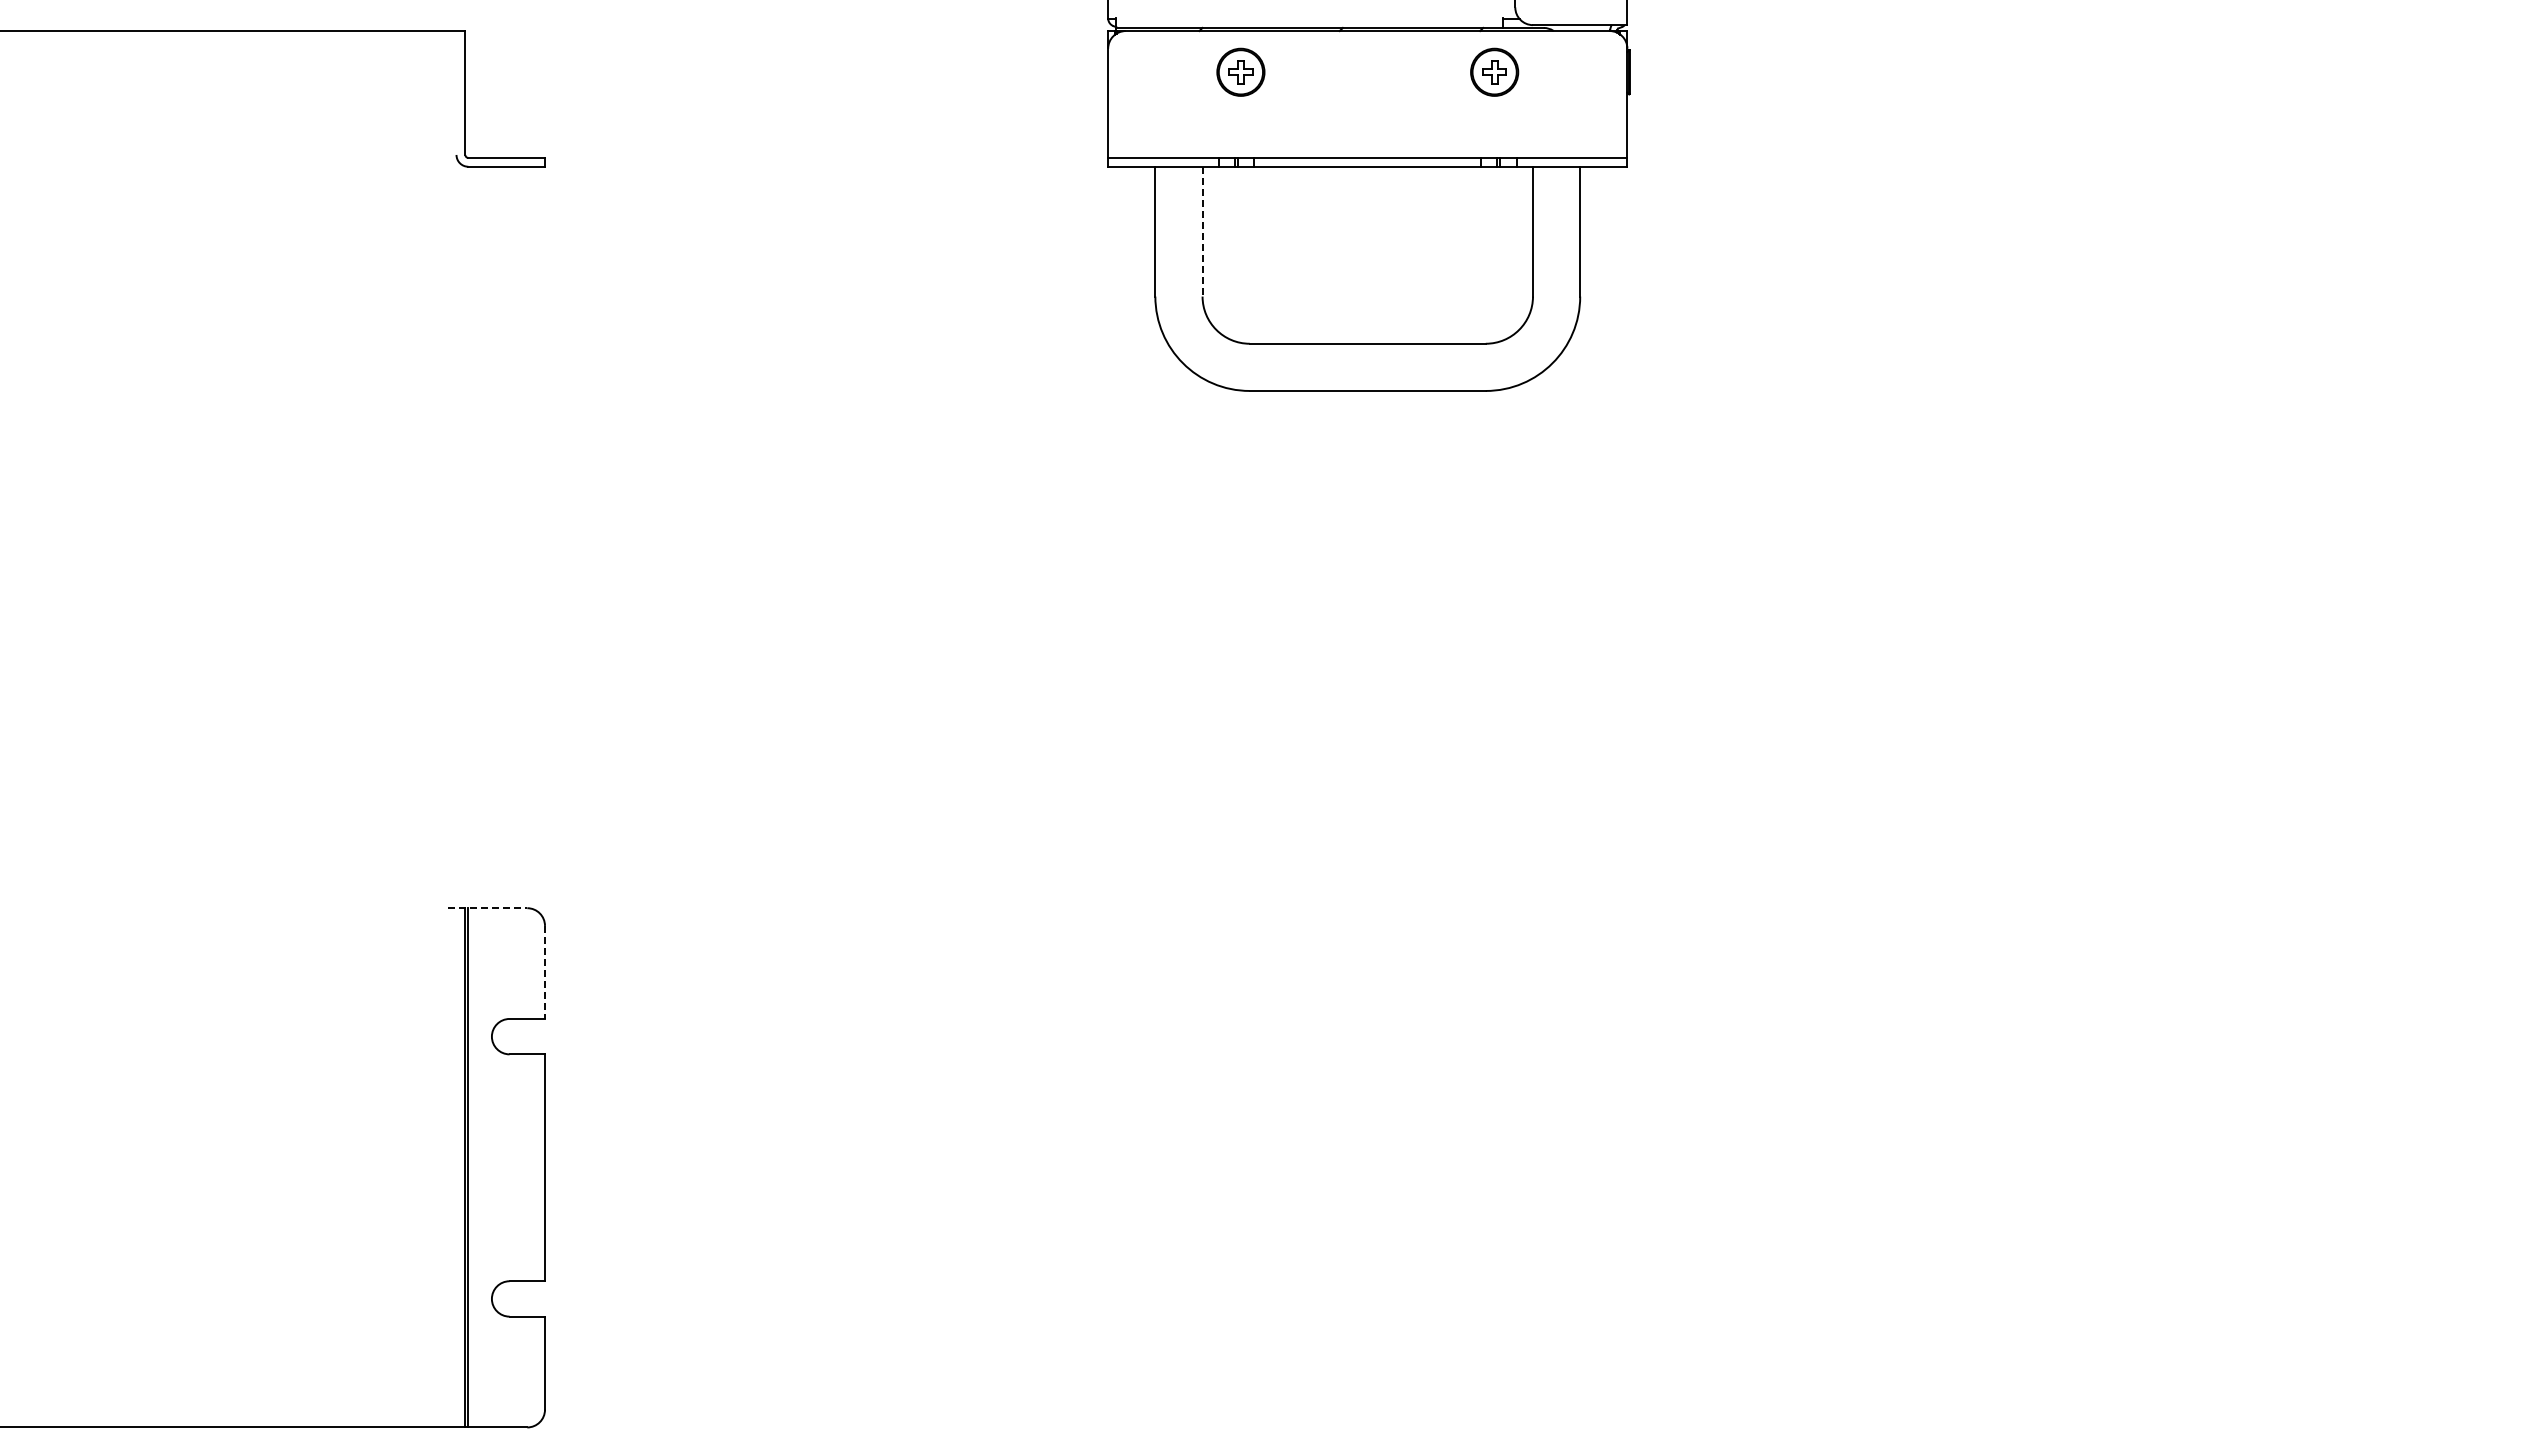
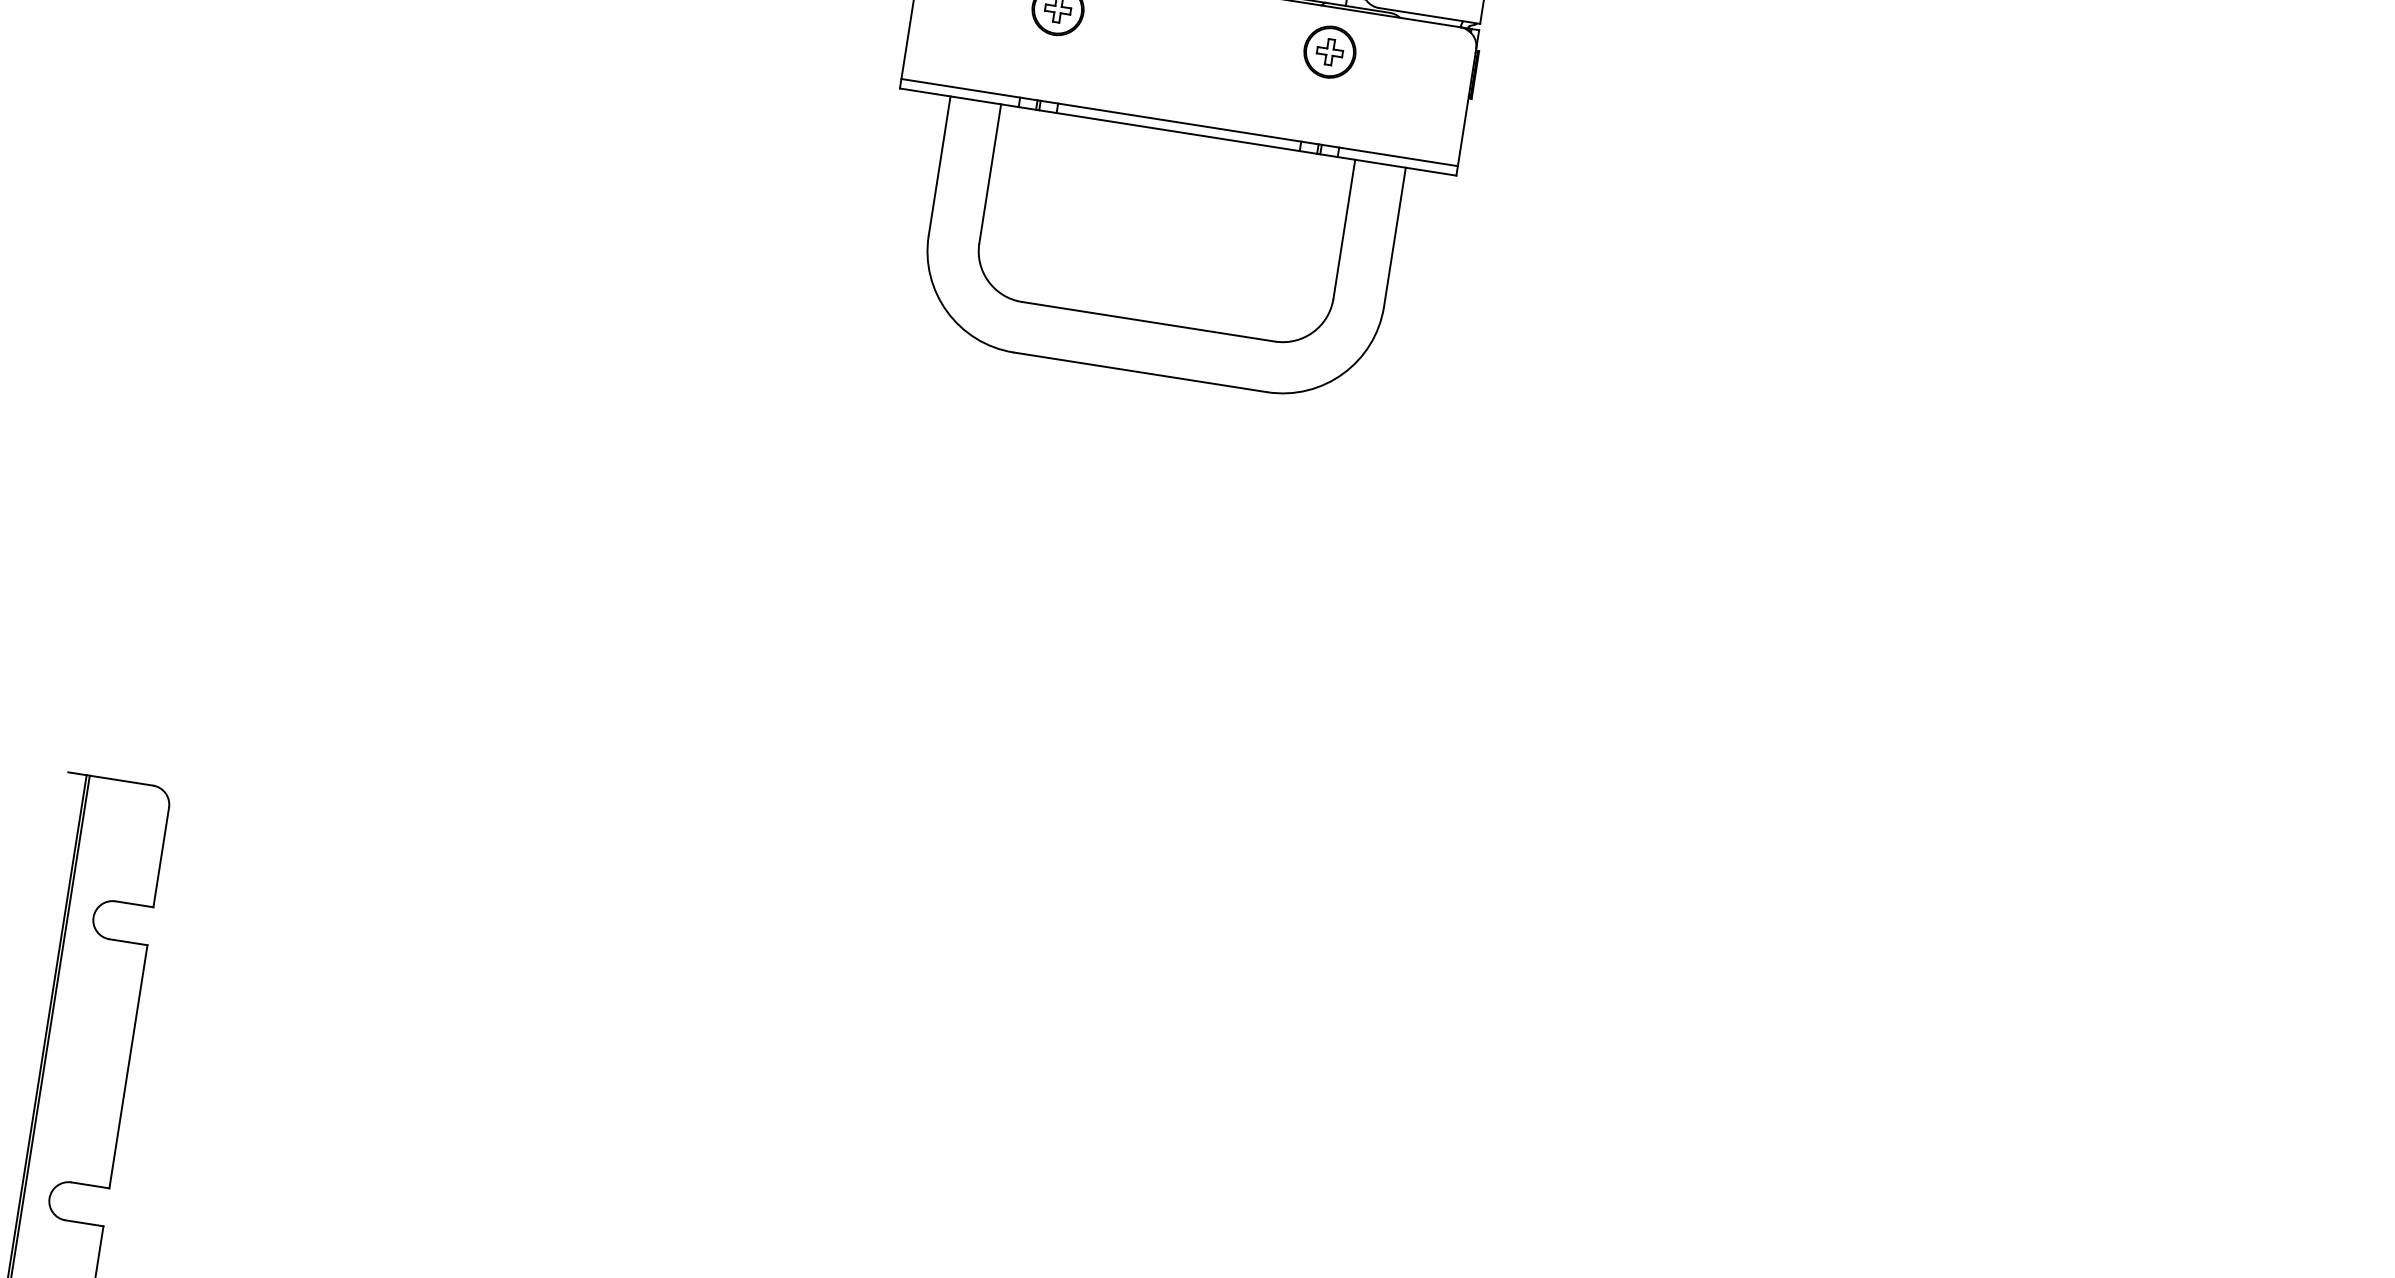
line: (1202, 231) -> (990, 173), dashed -> solid
line: (487, 908) -> (110, 779), dashed -> solid
line: (545, 972) -> (161, 857), dashed -> solid

